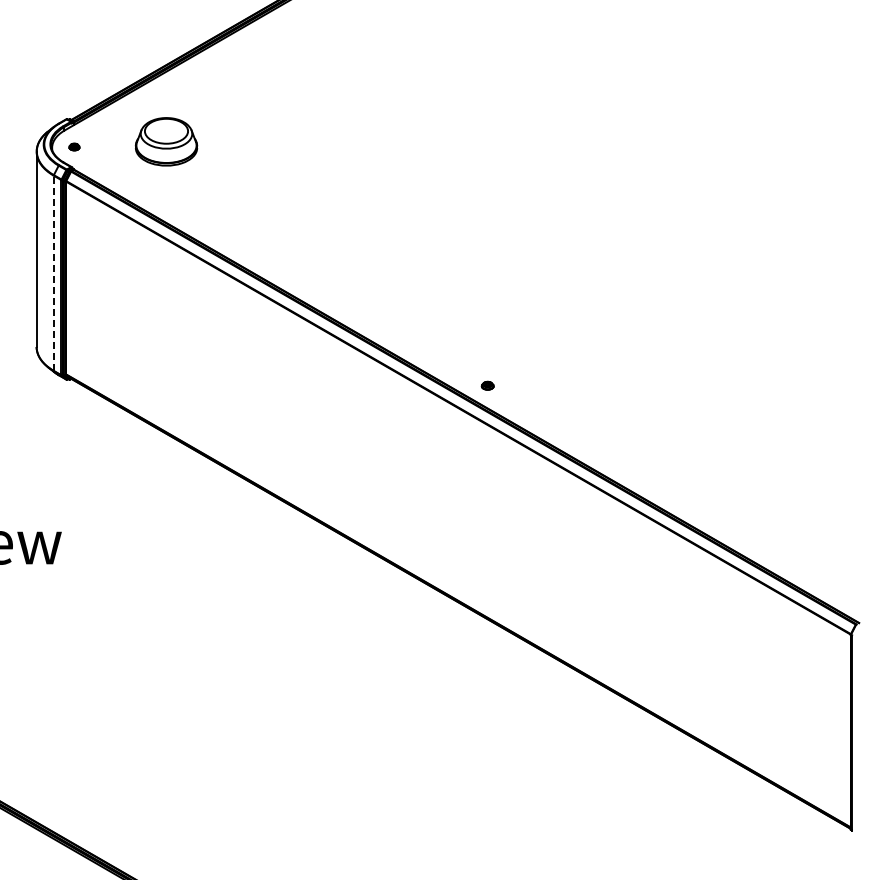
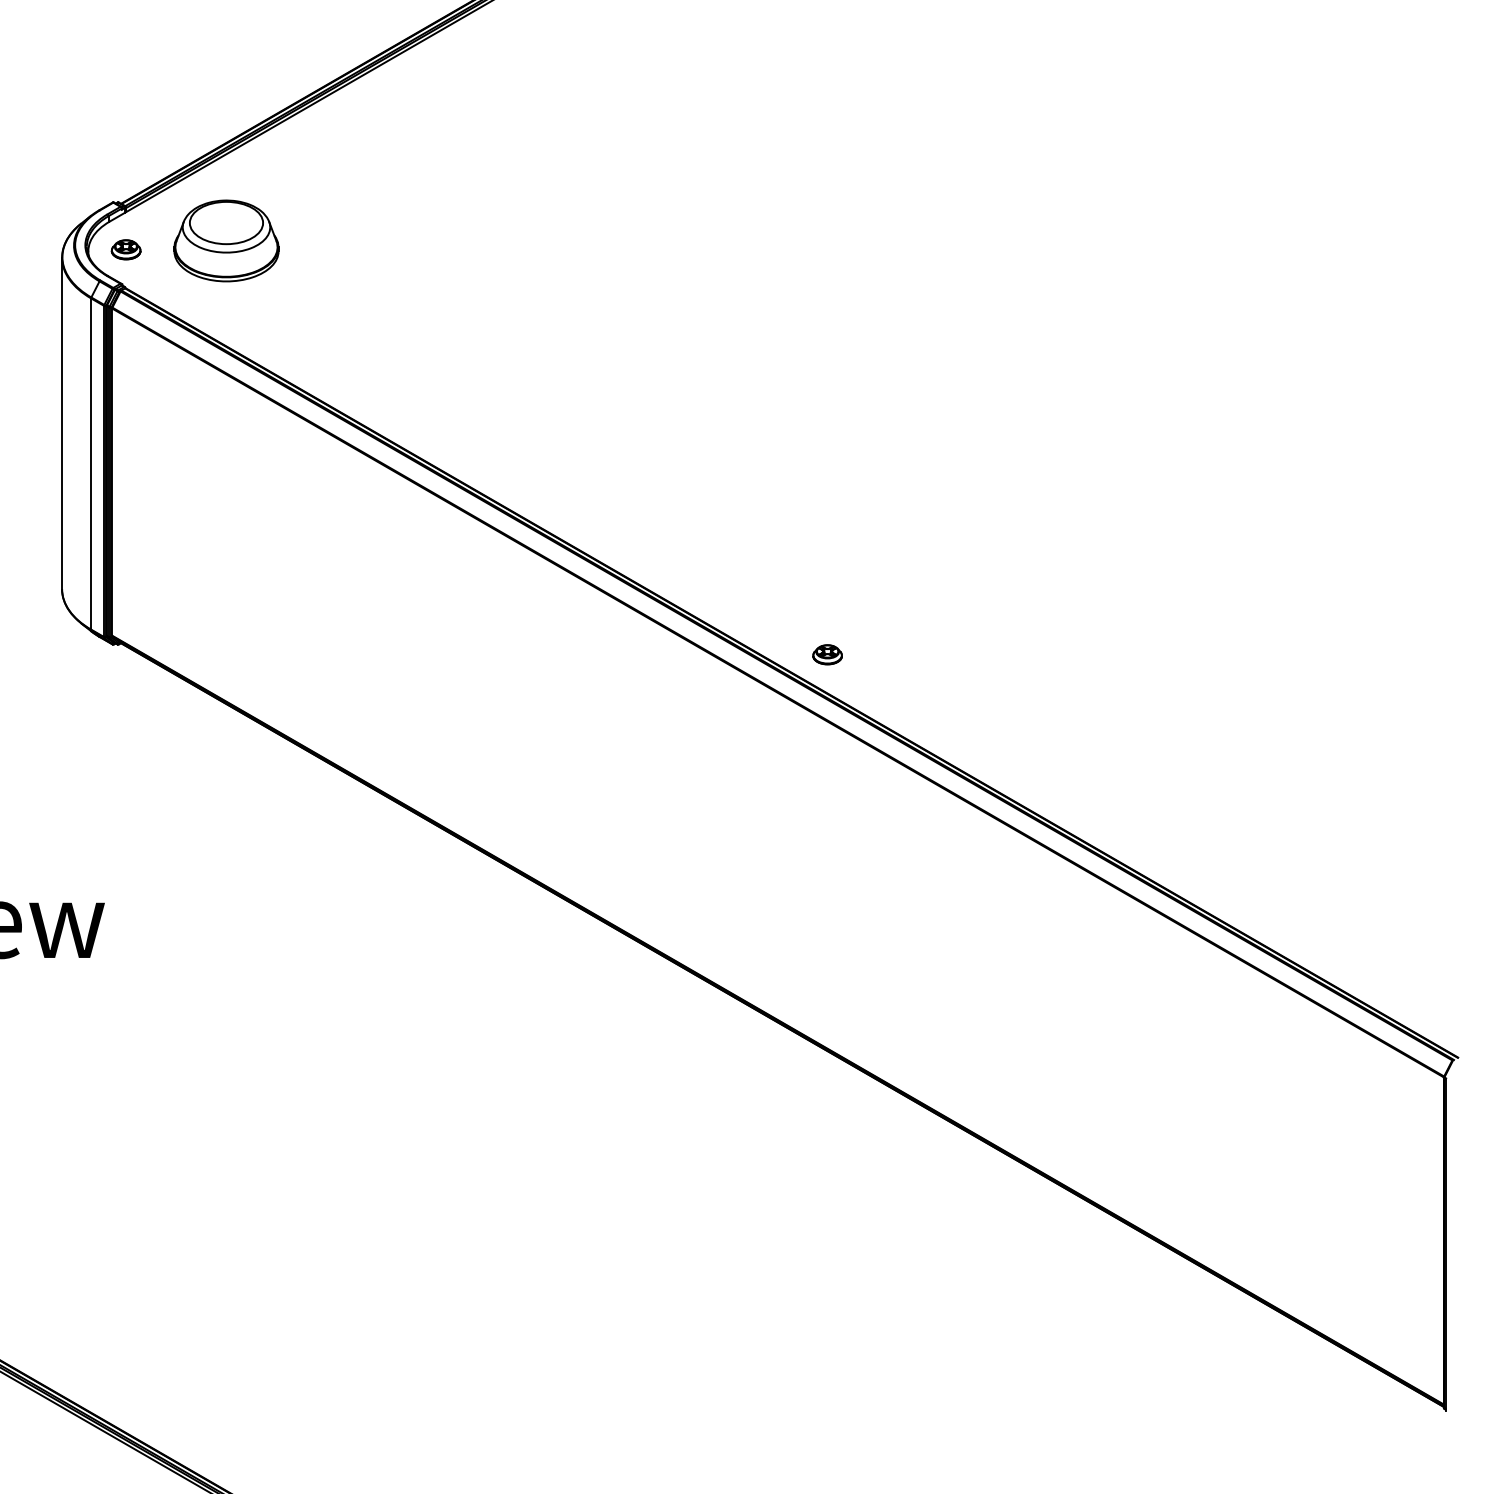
part: (166, 141) -> (226, 240), moved
part: (74, 146) -> (126, 248), size x1.67
line: (53, 273) -> (90, 464), dashed -> solid
part: (487, 385) -> (827, 654), size x1.43

